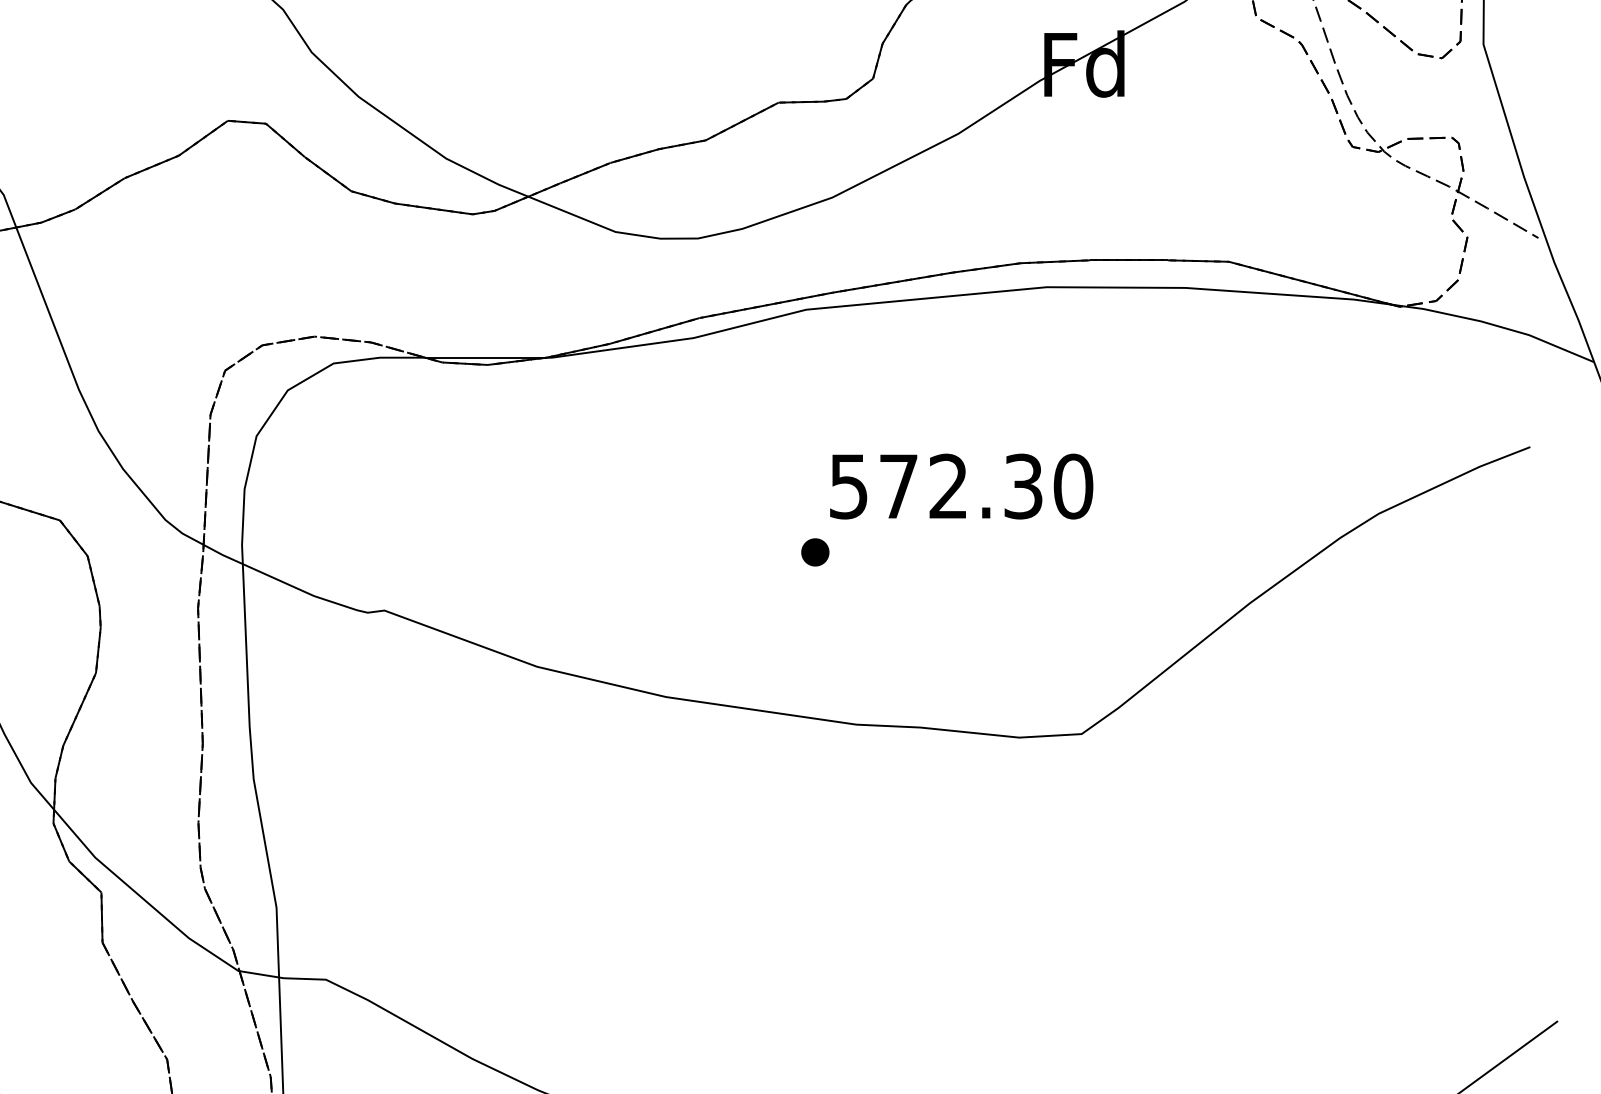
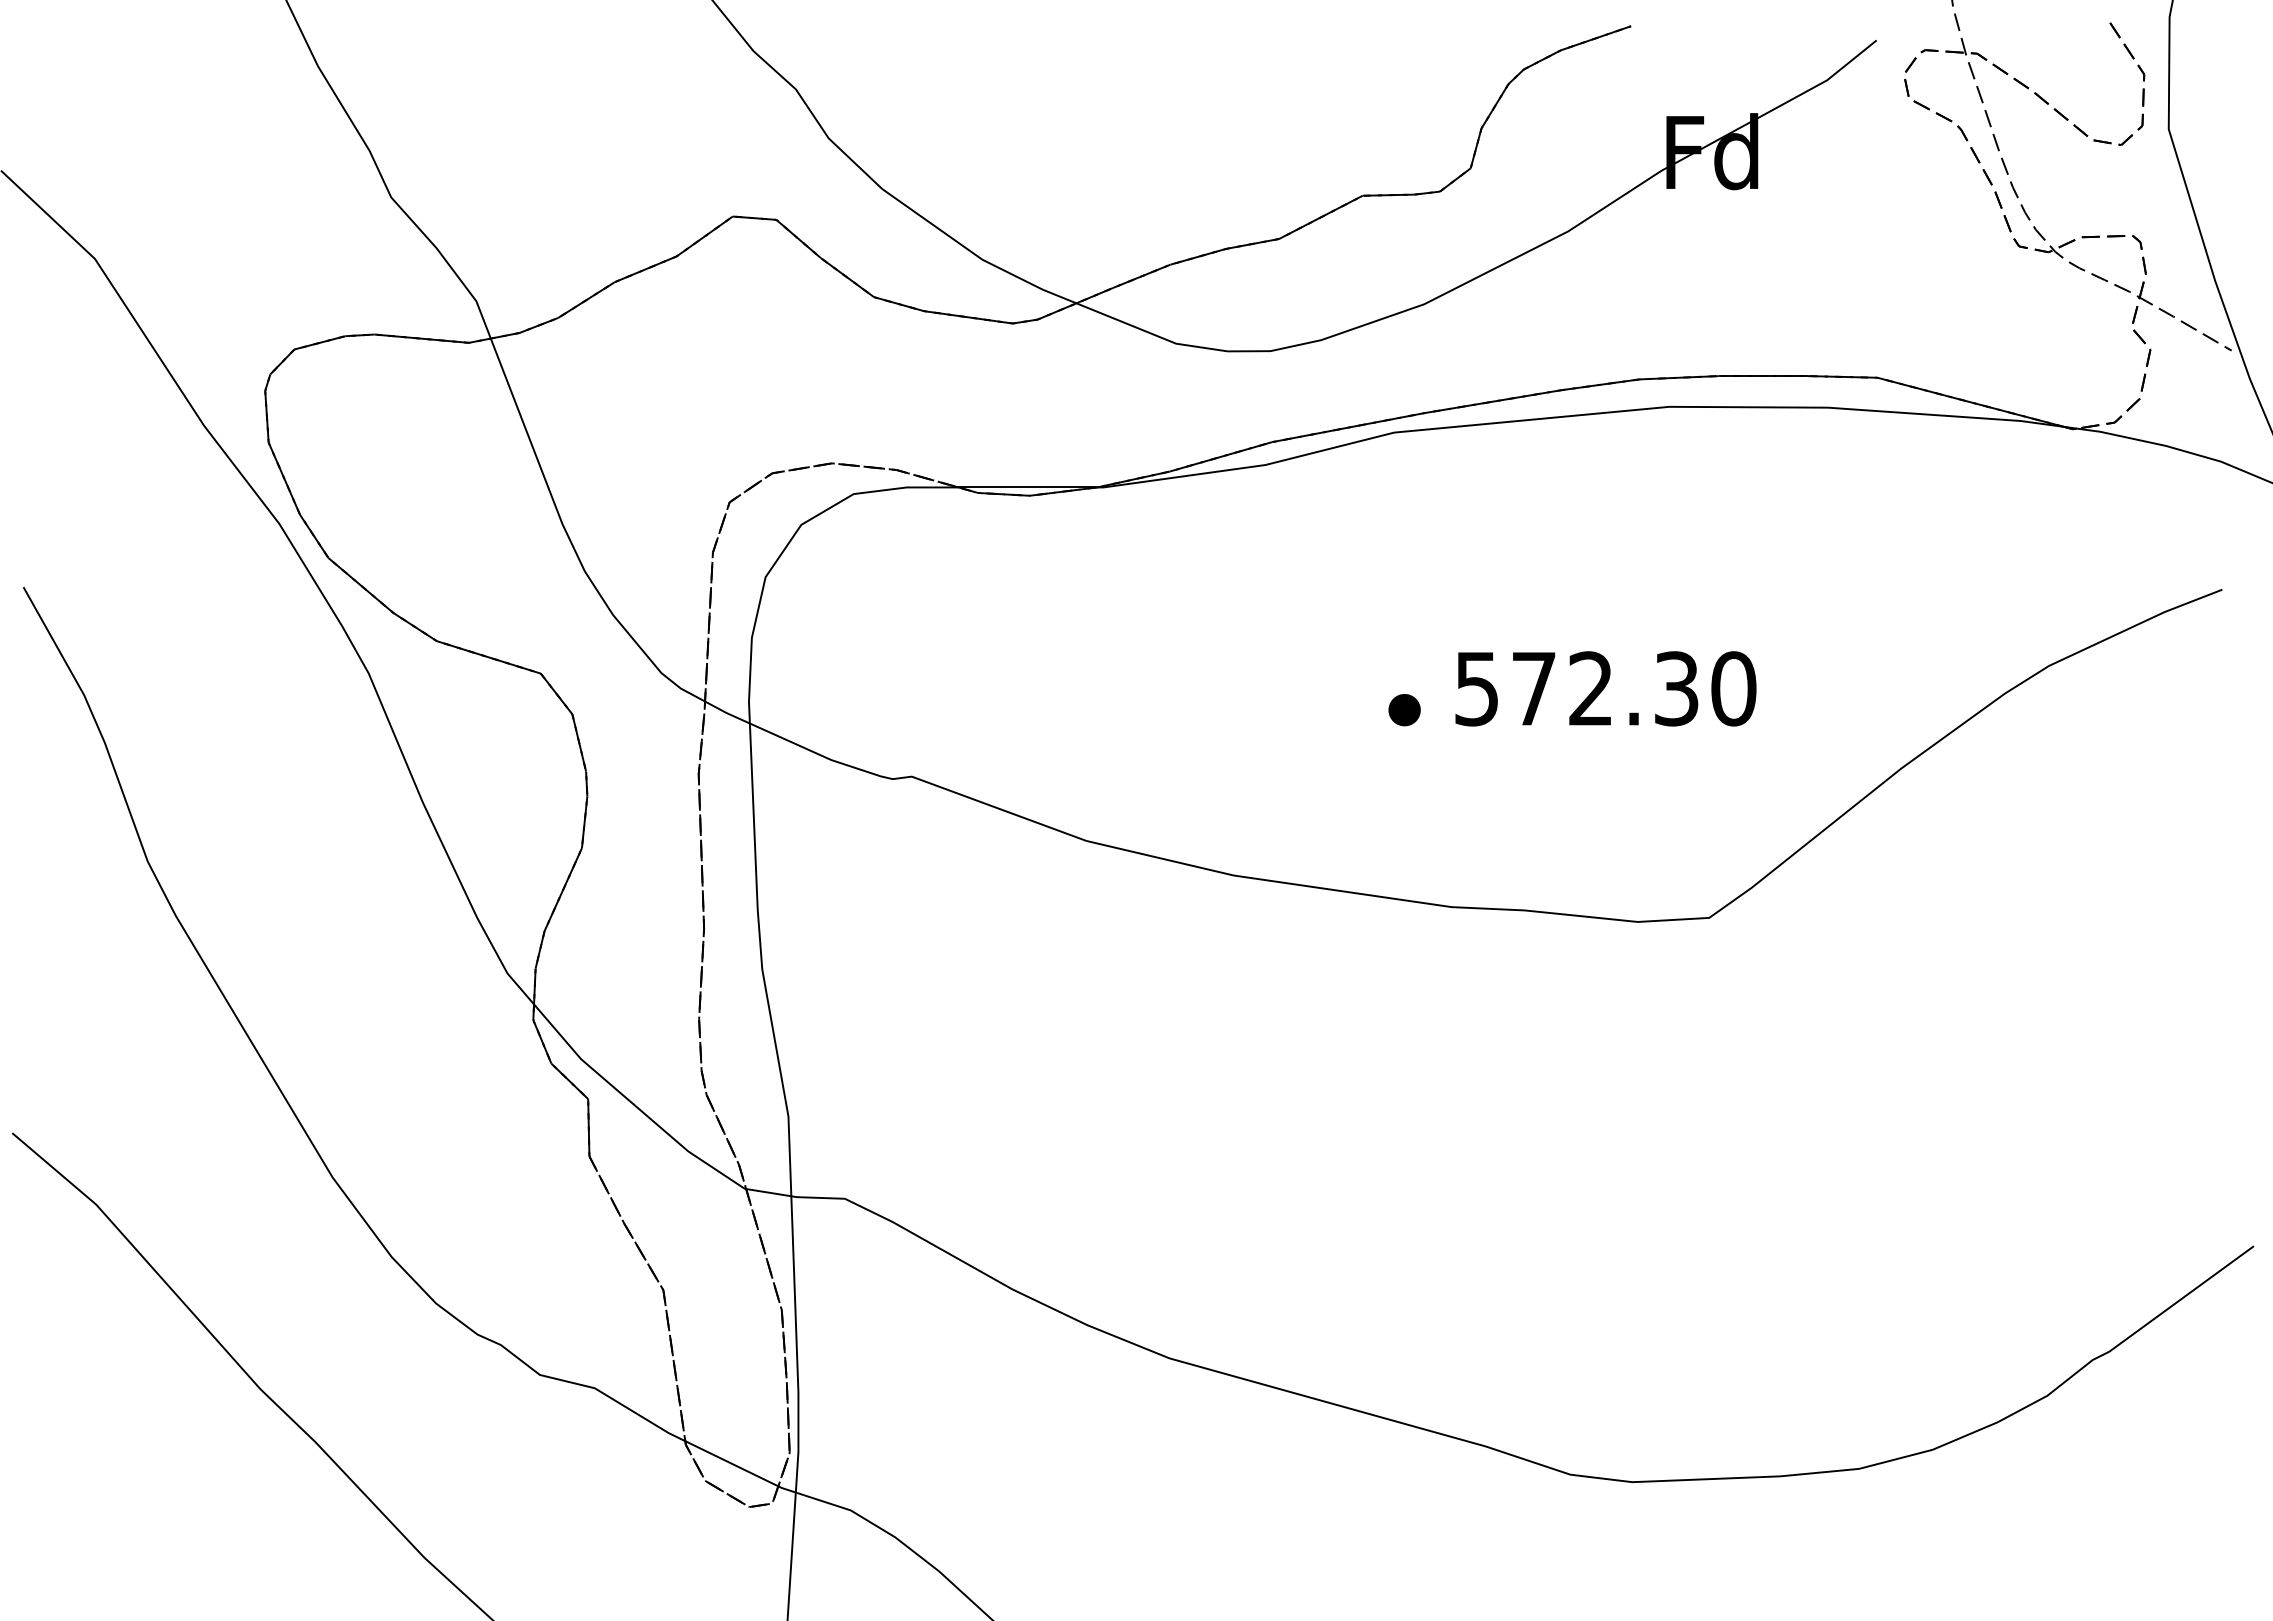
text: (961, 486) -> (1605, 688), moved

